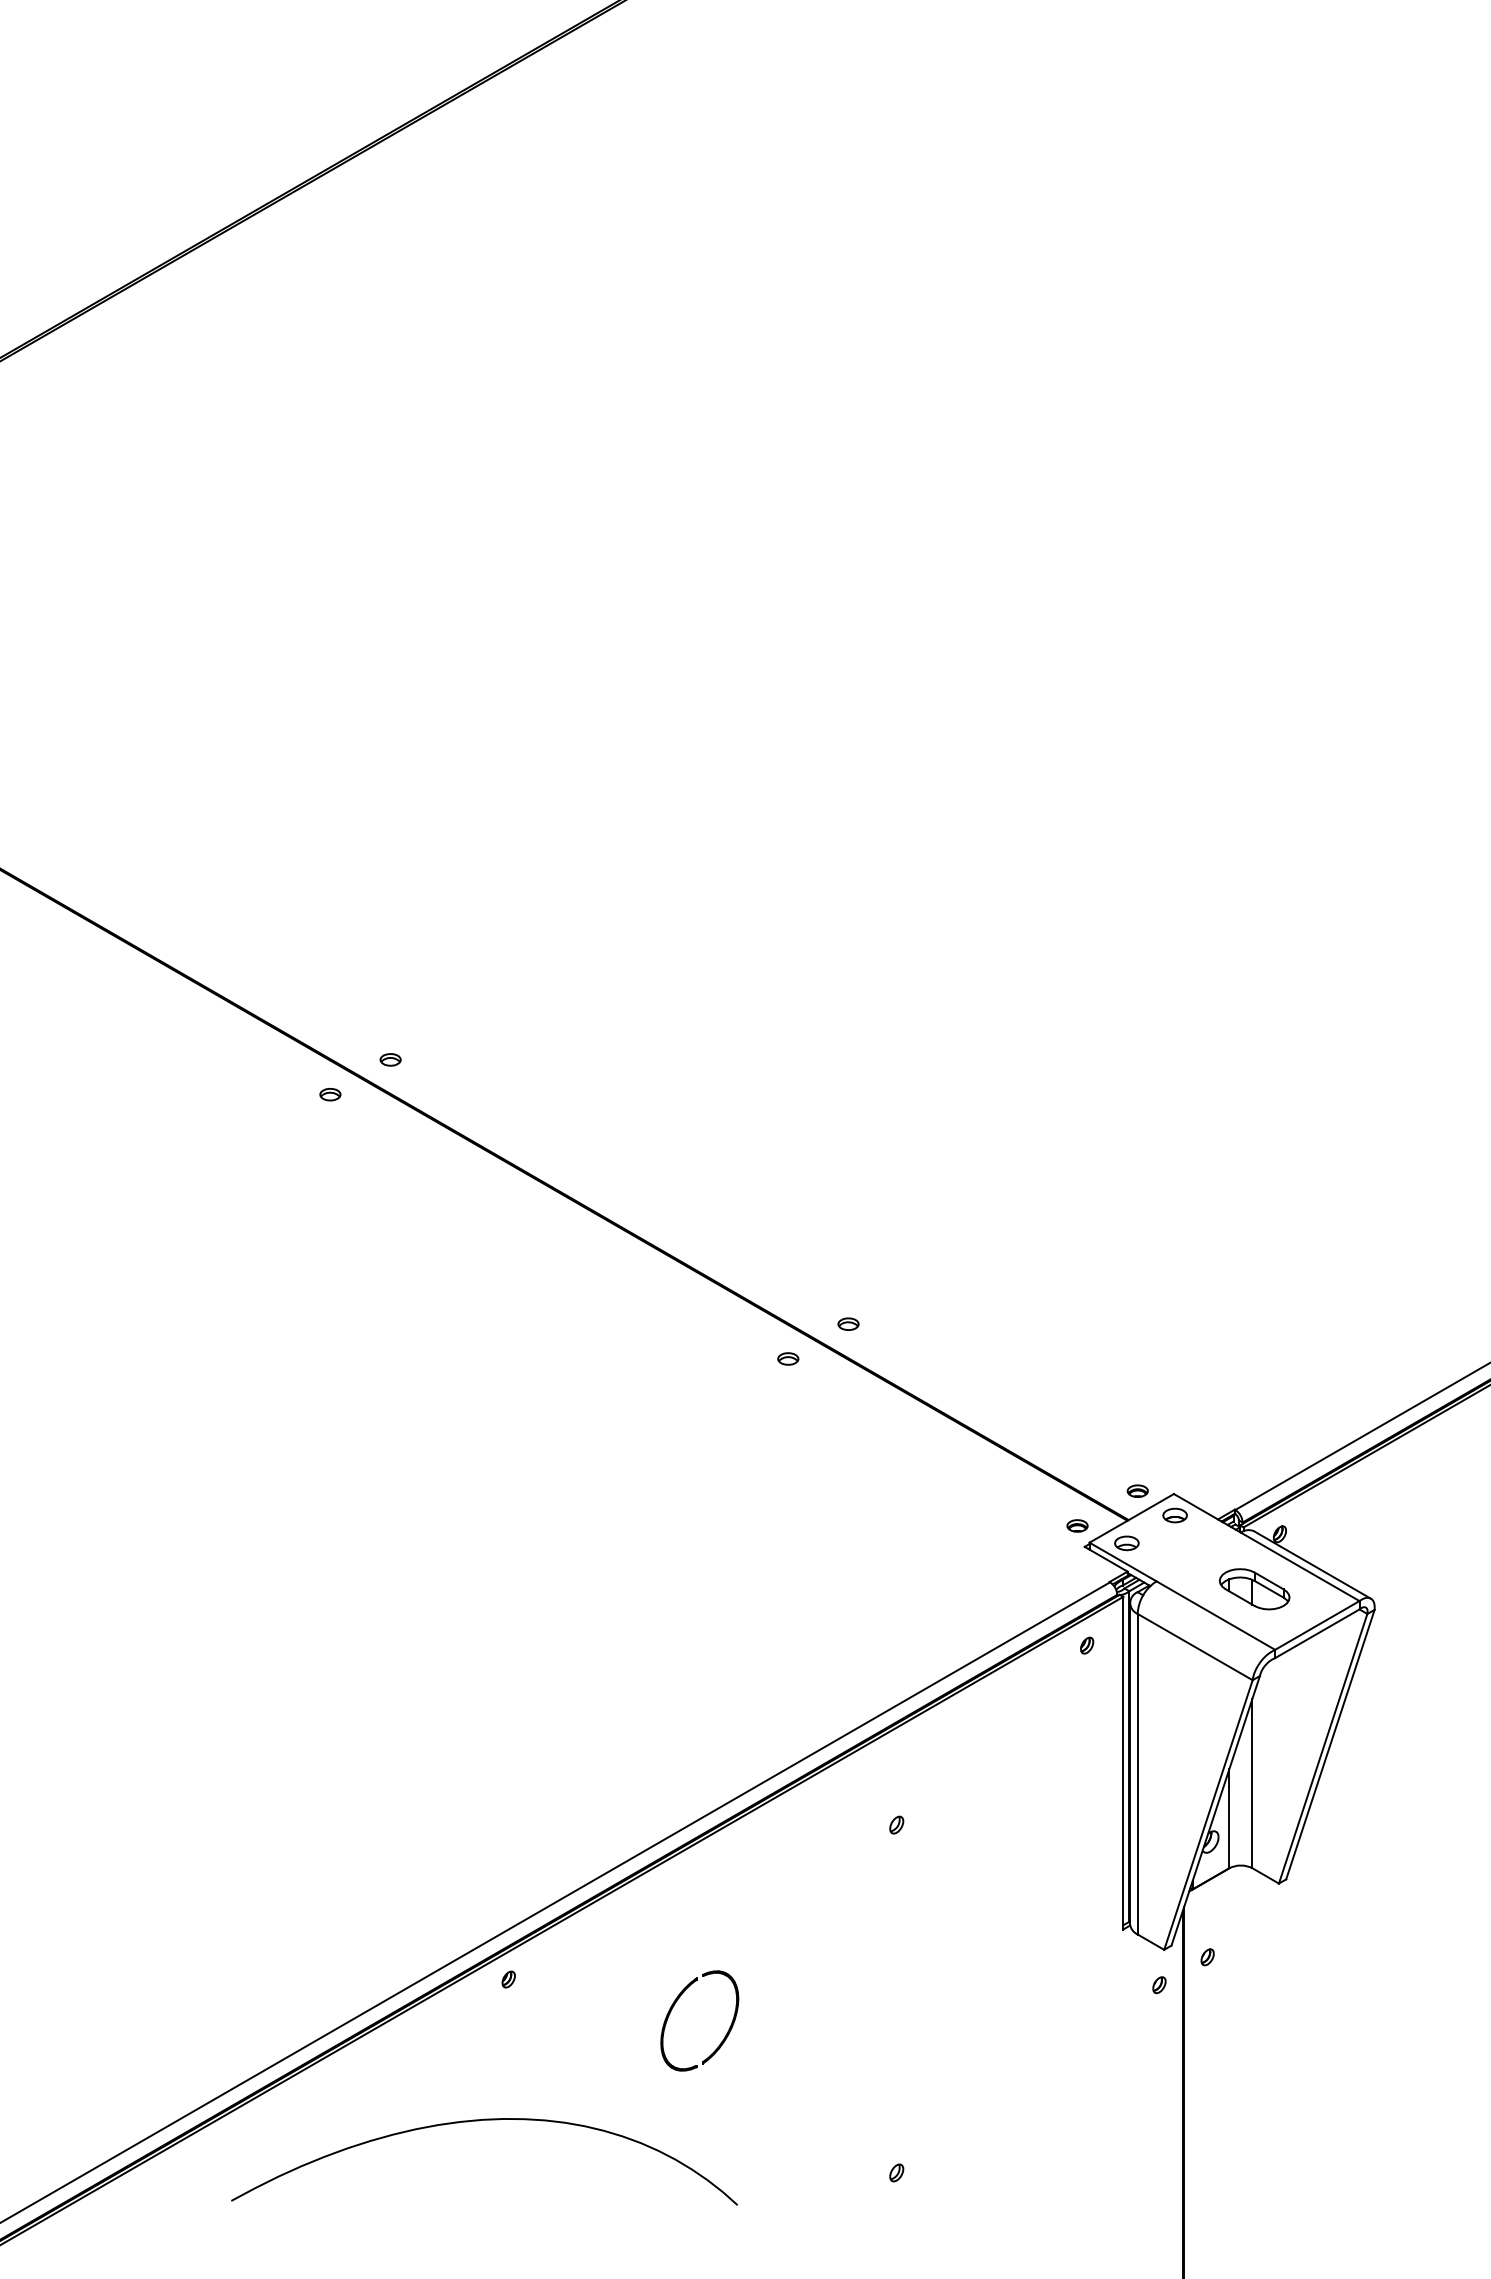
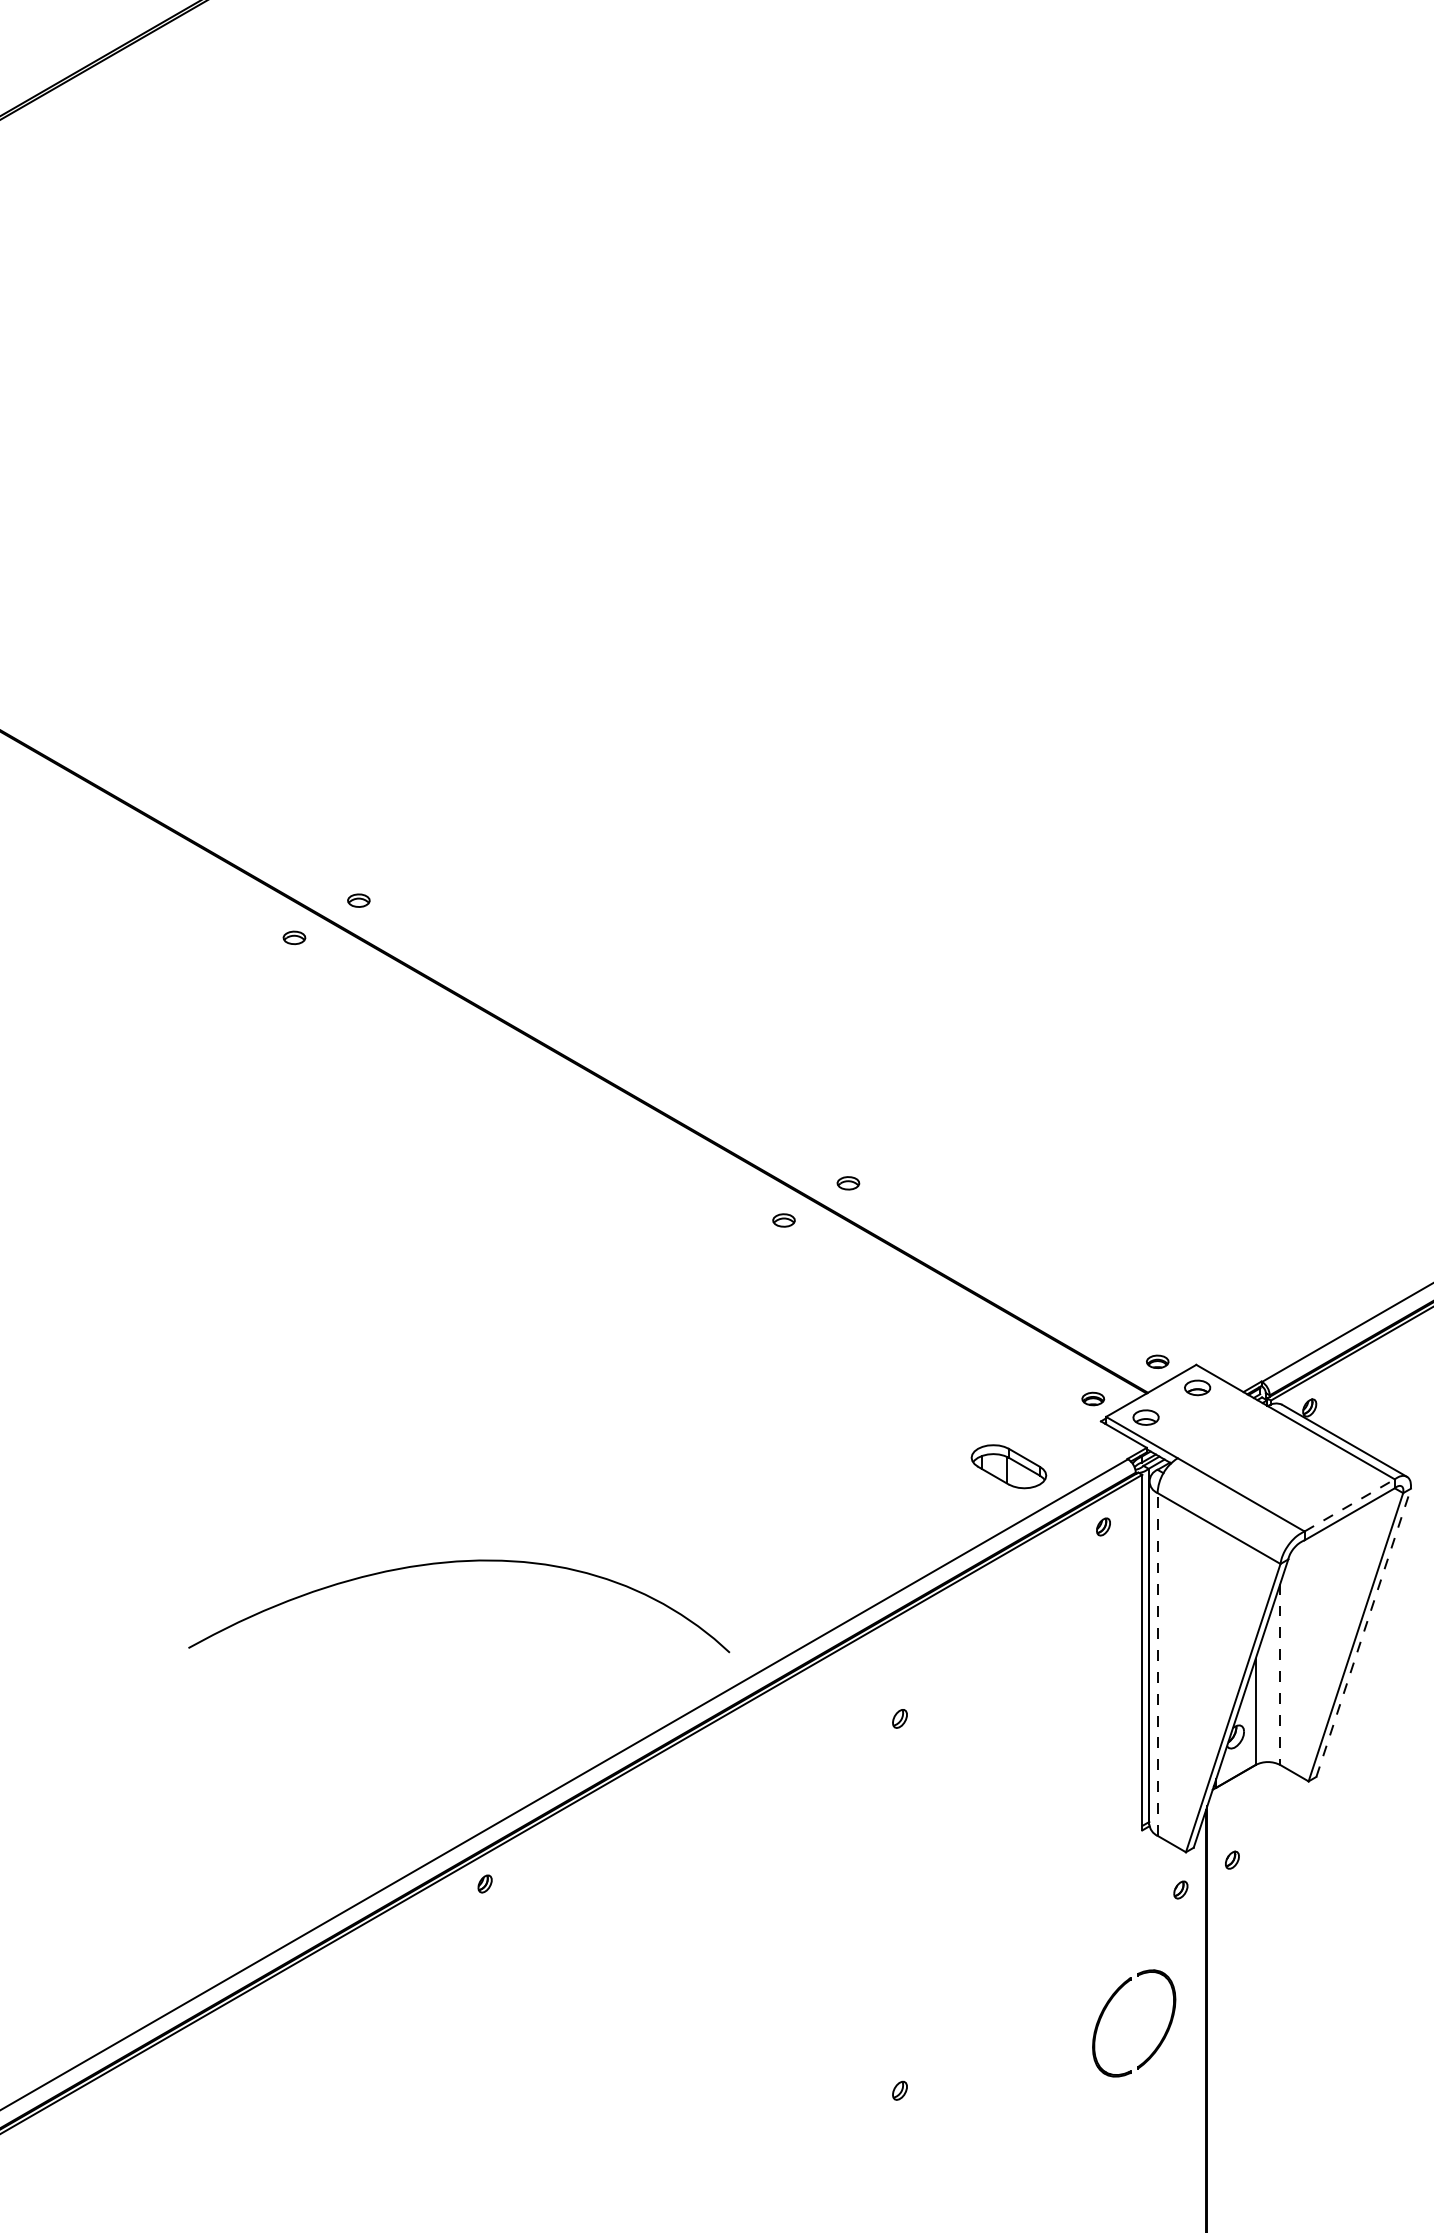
part: (1254, 1589) -> (1008, 1466), moved
line: (1317, 1625) -> (1349, 1505), solid -> dashed
line: (1330, 1744) -> (1363, 1632), solid -> dashed
line: (1137, 1773) -> (1157, 1663), solid -> dashed
line: (1252, 1783) -> (1280, 1674), solid -> dashed
part: (674, 2006) -> (1107, 2007), moved
curve: (478, 2121) -> (452, 1563), moved

